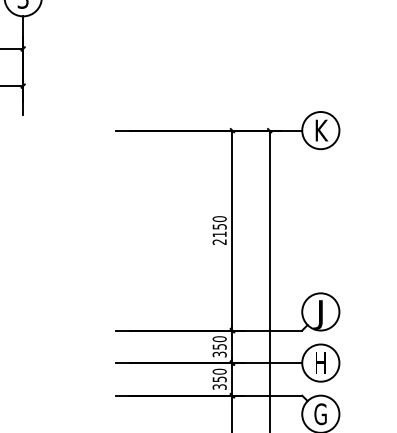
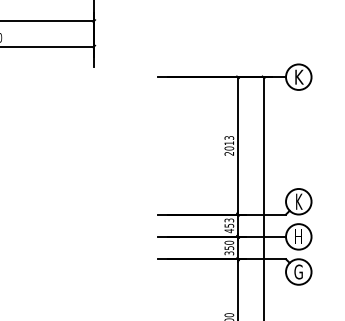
text: (219, 227) -> (229, 143), 2150 -> 2013
text: (320, 314) -> (298, 203), J -> K
text: (219, 346) -> (229, 225), 350 -> 453

